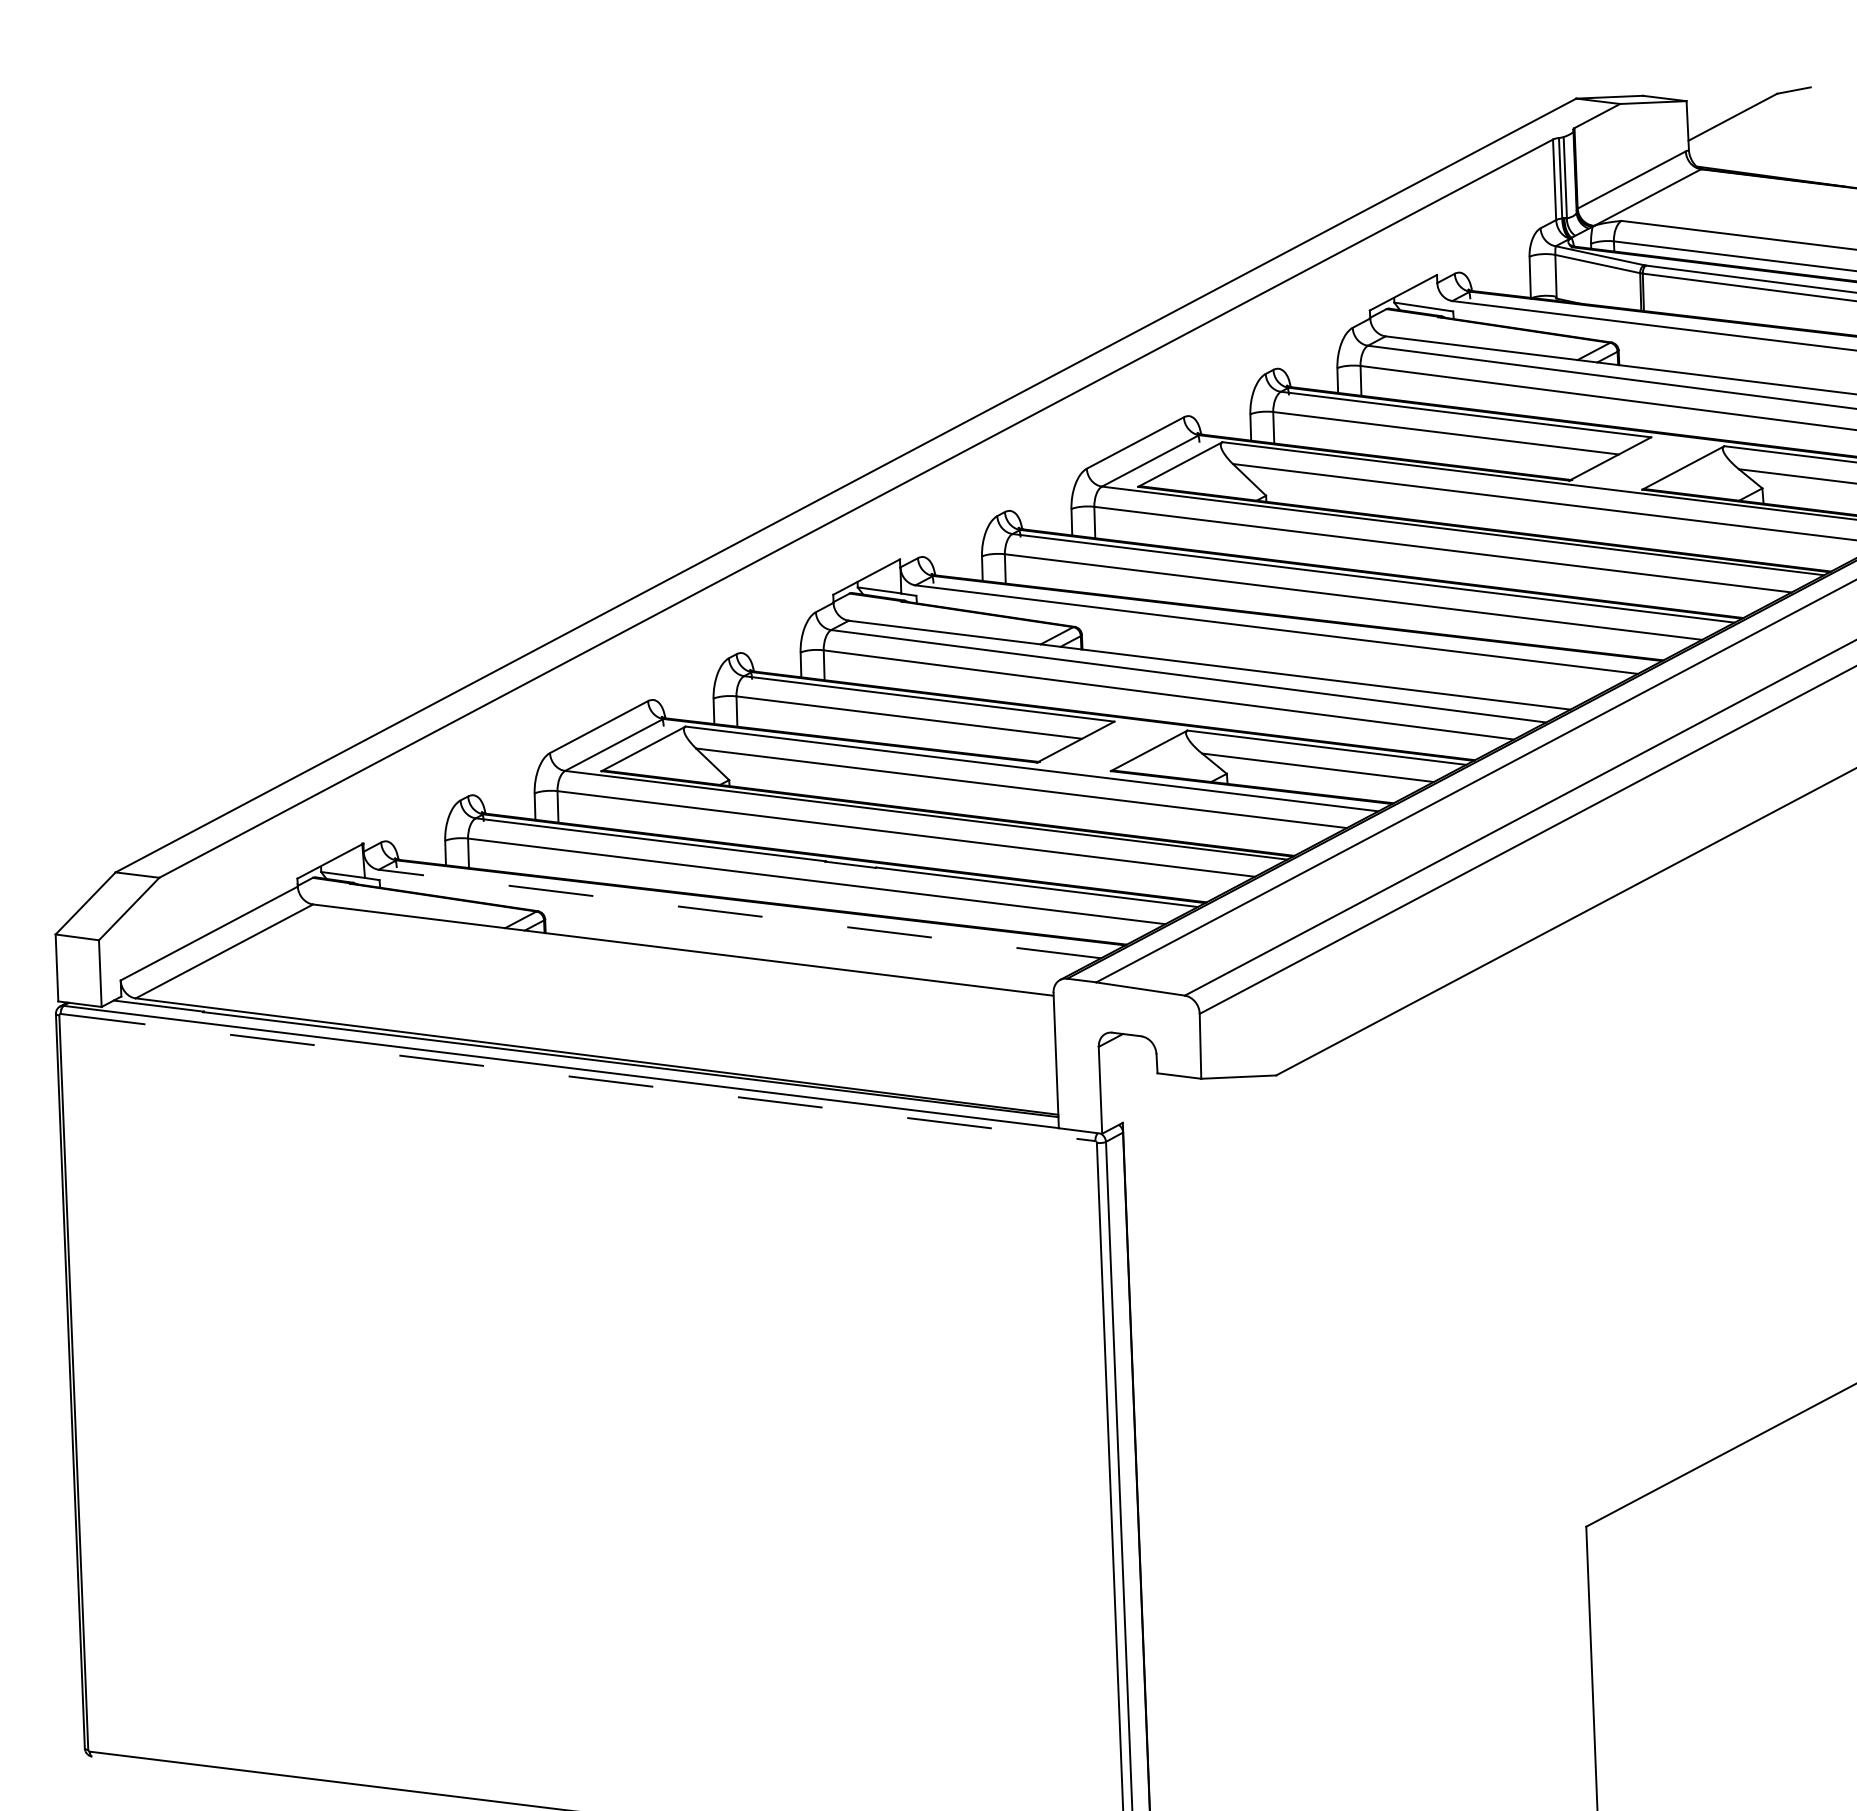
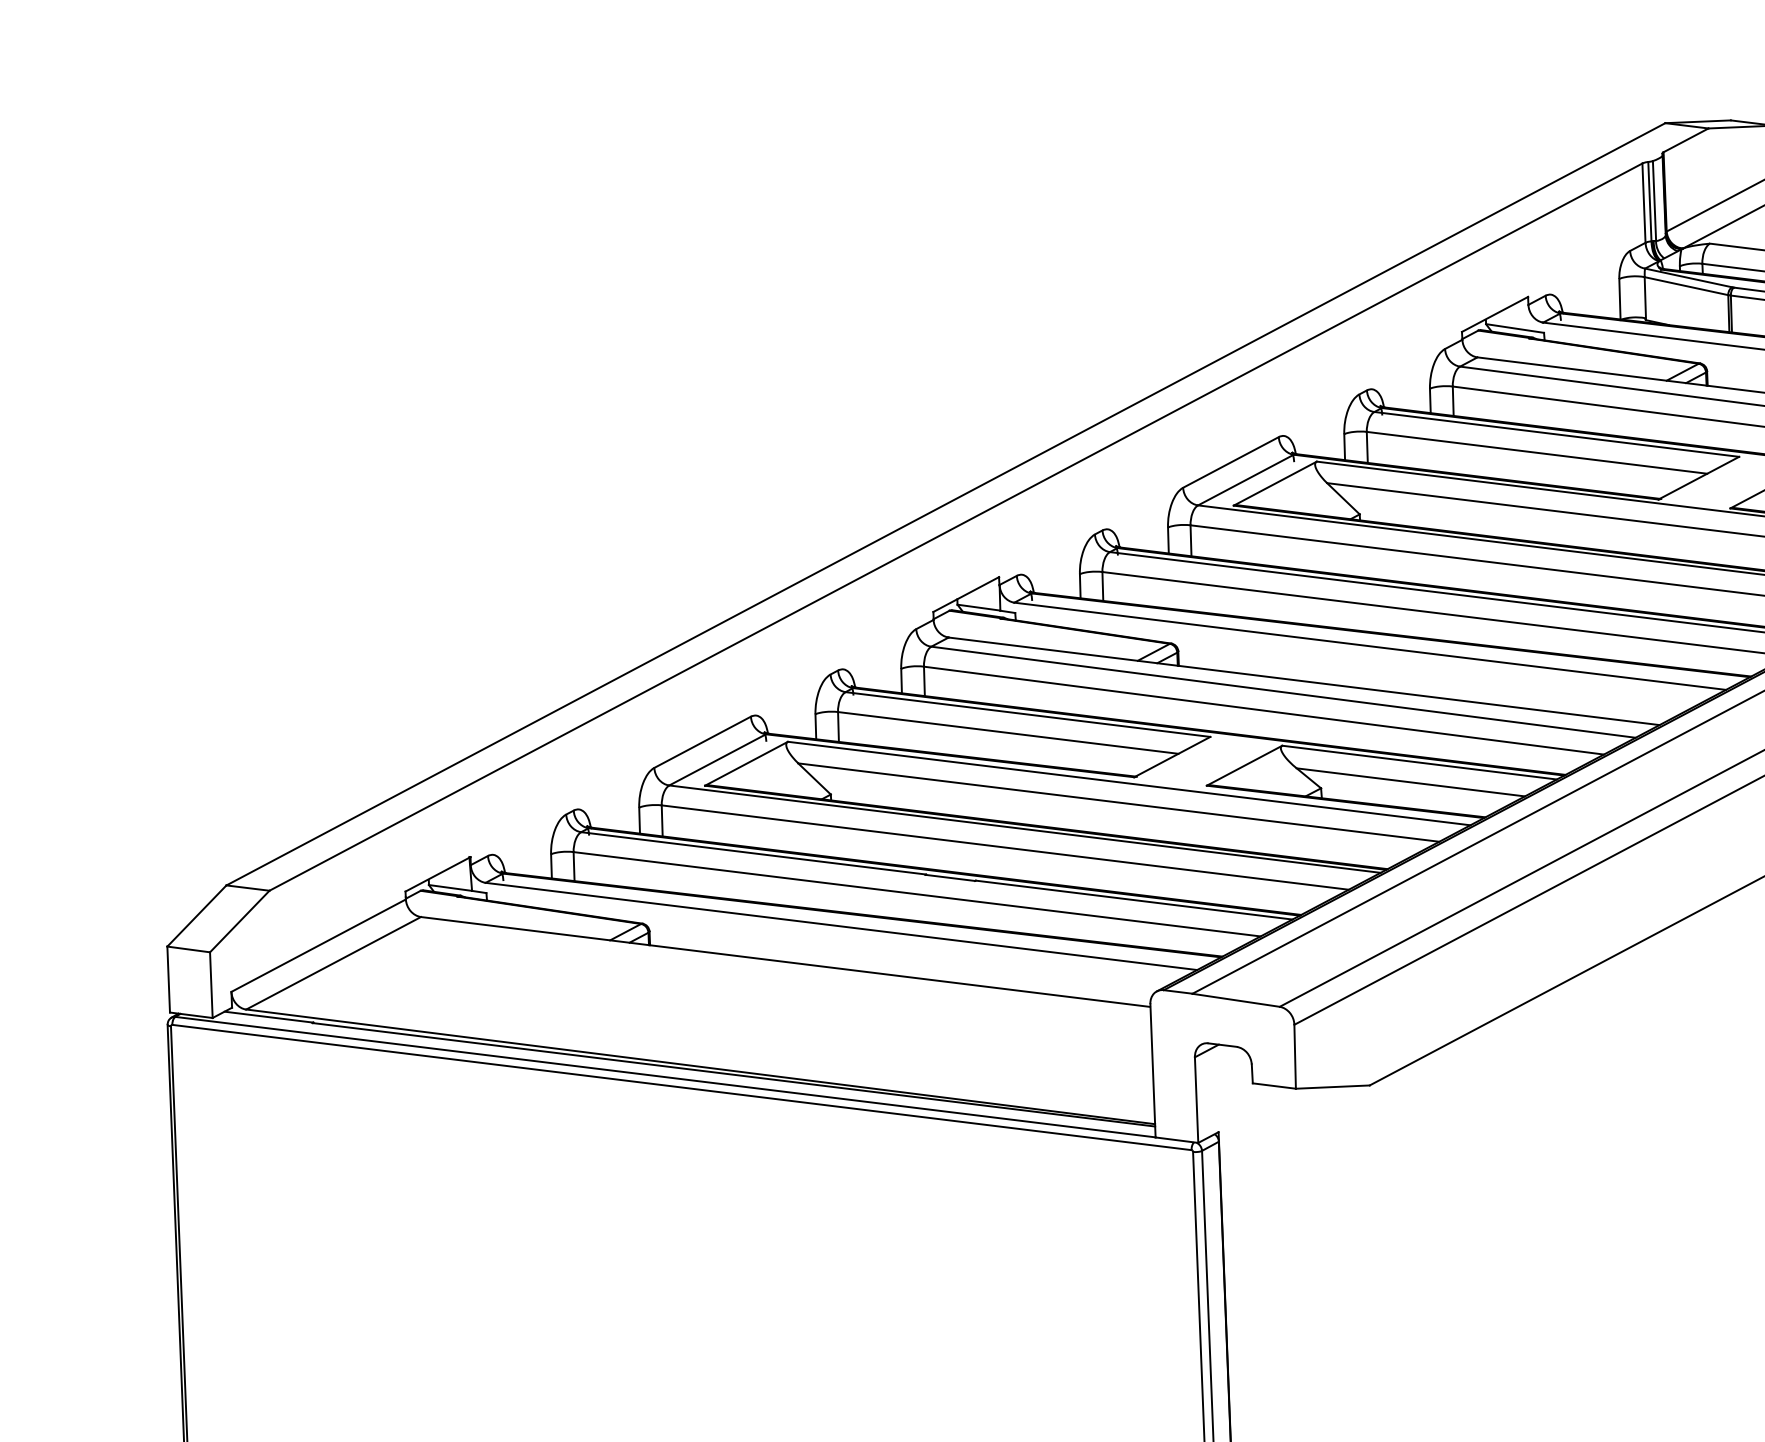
line: (739, 914) -> (841, 926), dashed -> solid
line: (578, 1077) -> (682, 1087), dashed -> solid

